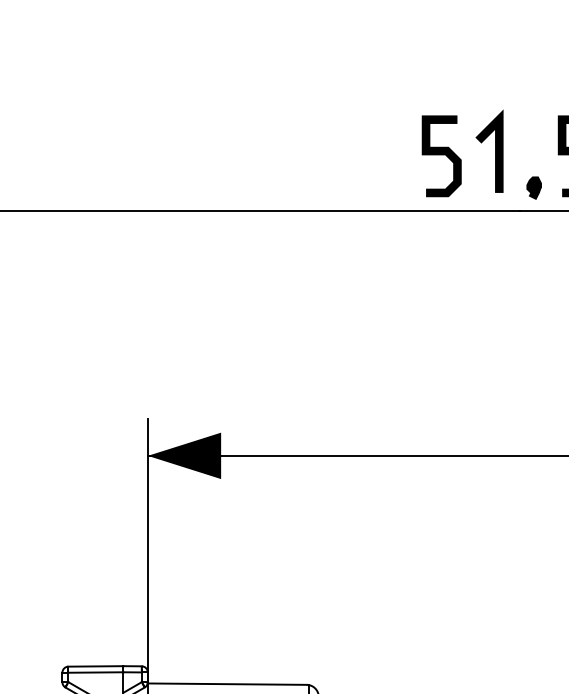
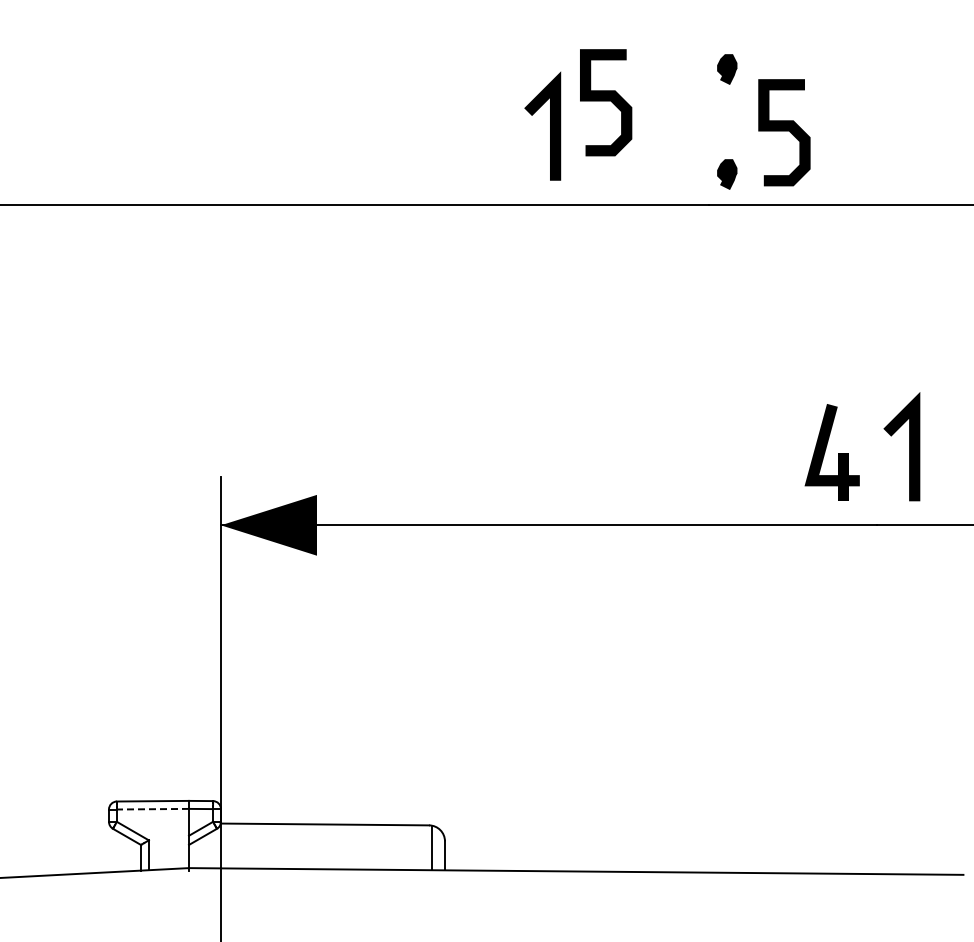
part: (534, 108) -> (727, 69), added
line: (495, 150) -> (550, 125), moved
curve: (442, 155) -> (606, 101), moved
line: (95, 672) -> (152, 809), solid -> dashed

